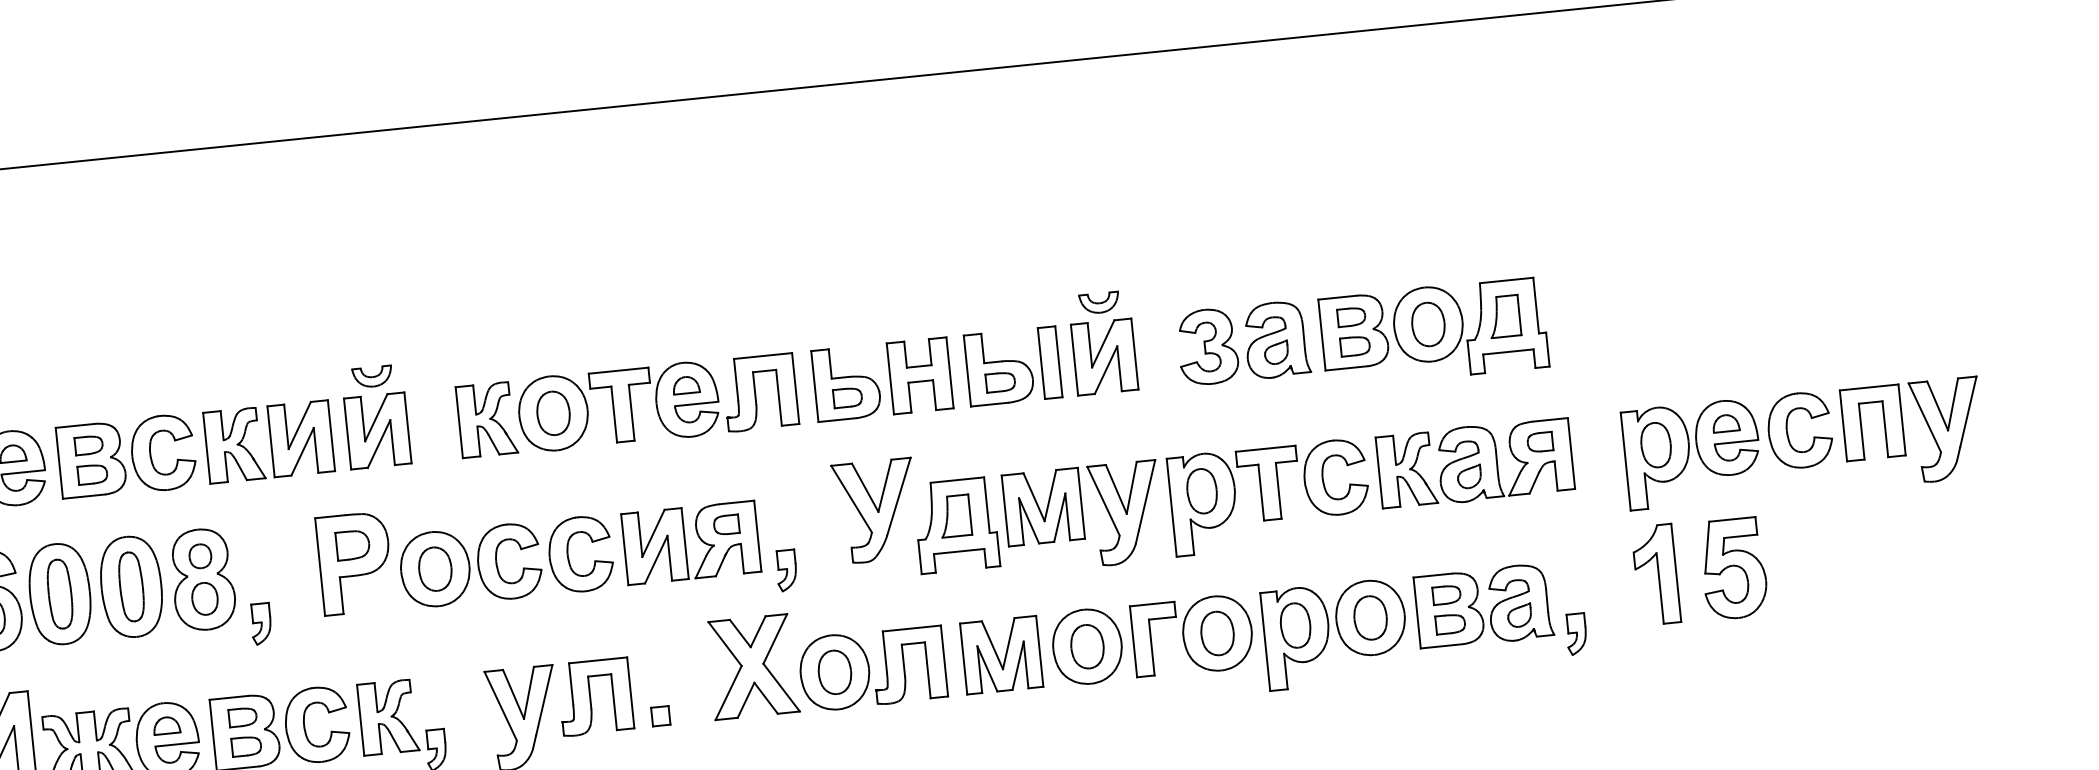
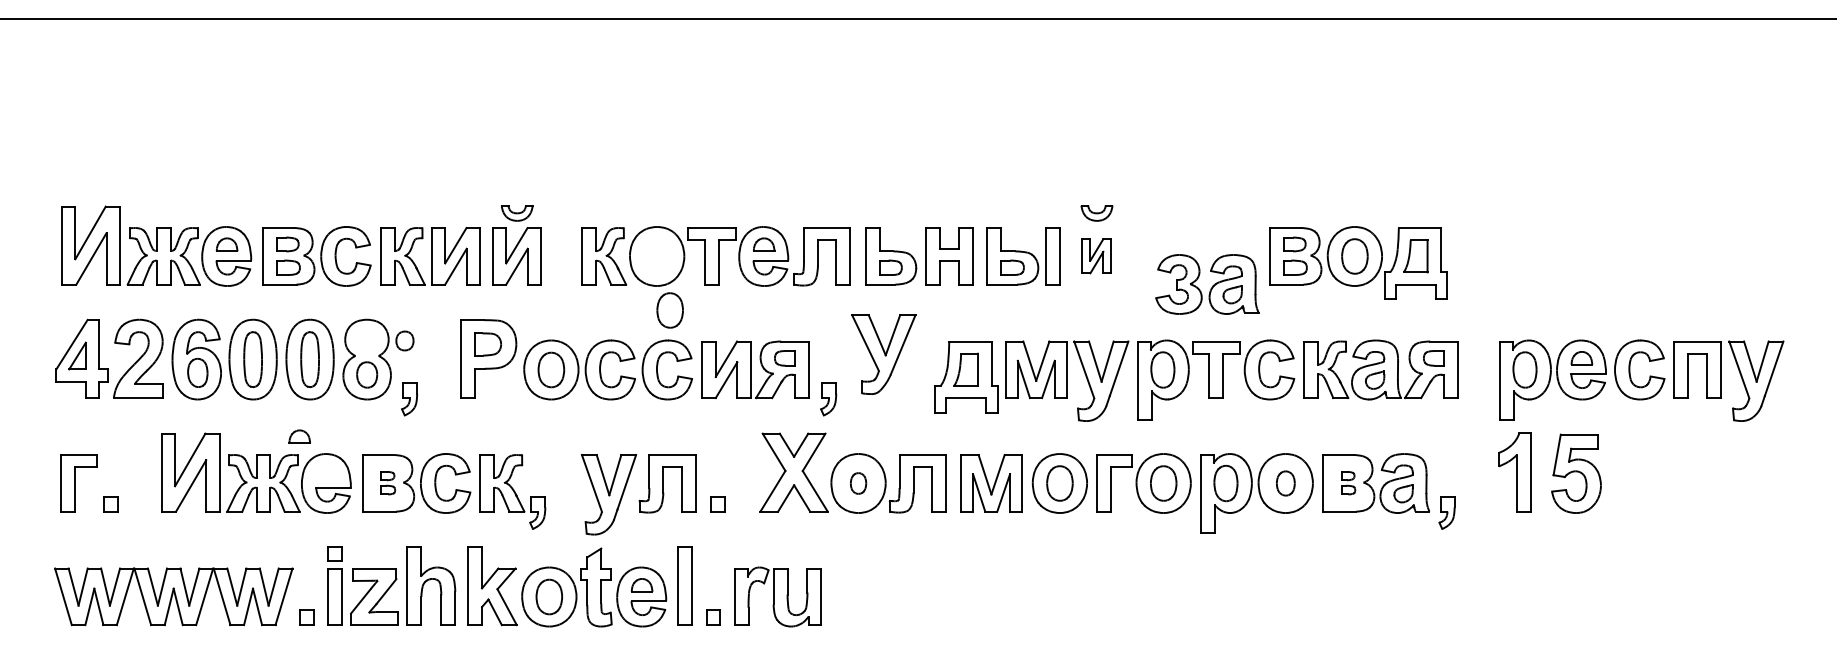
part: (1243, 343) -> (1207, 284), moved
part: (1104, 357) -> (1096, 256), size x0.6
part: (552, 413) -> (669, 310), moved
part: (875, 511) -> (883, 354), moved
part: (199, 555) -> (404, 340), moved
part: (1449, 608) -> (1348, 482), size x0.6
part: (1370, 617) -> (1285, 483), size x0.7
part: (834, 672) -> (858, 483), size x0.6
part: (166, 725) -> (299, 436), moved
part: (245, 730) -> (388, 482), size x0.6

